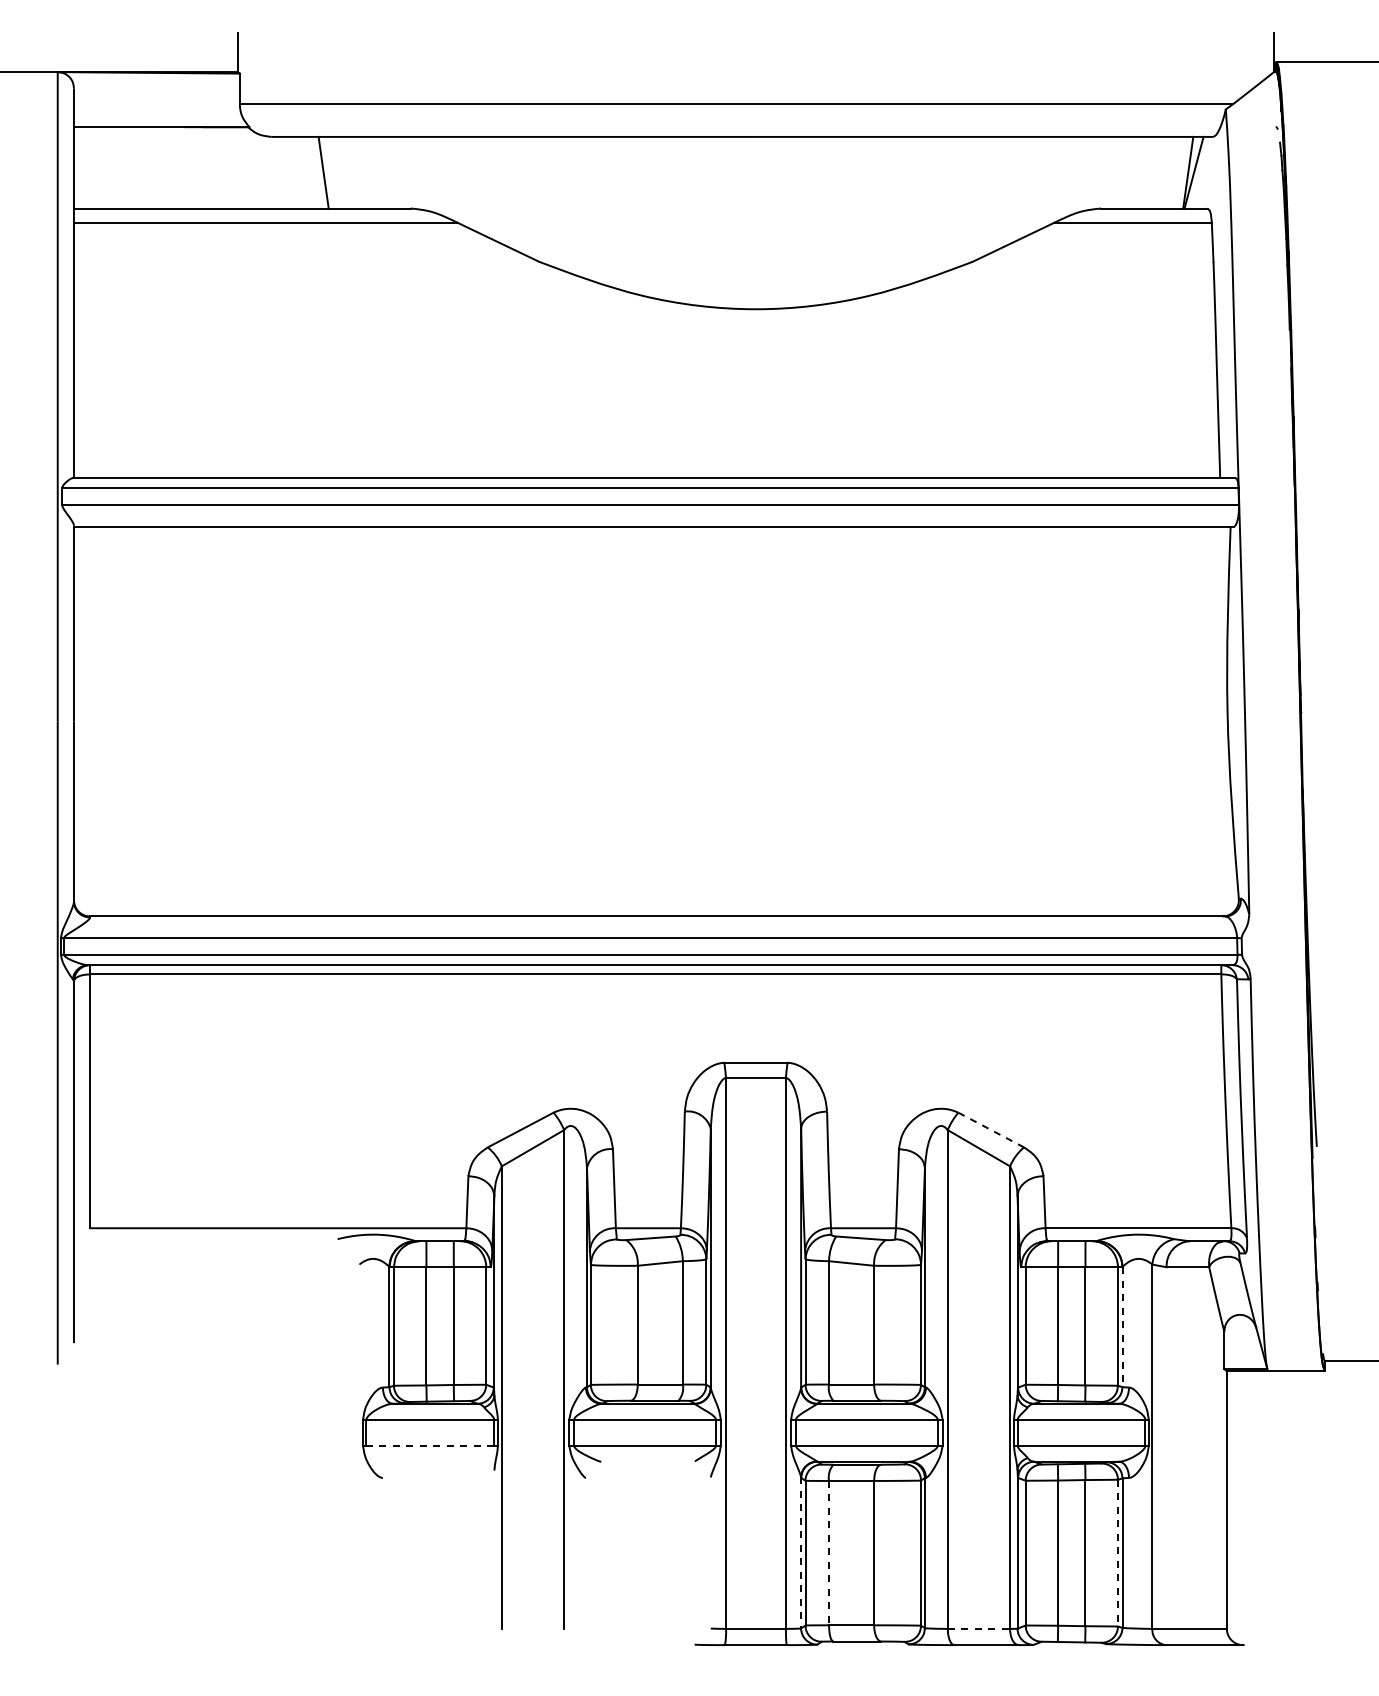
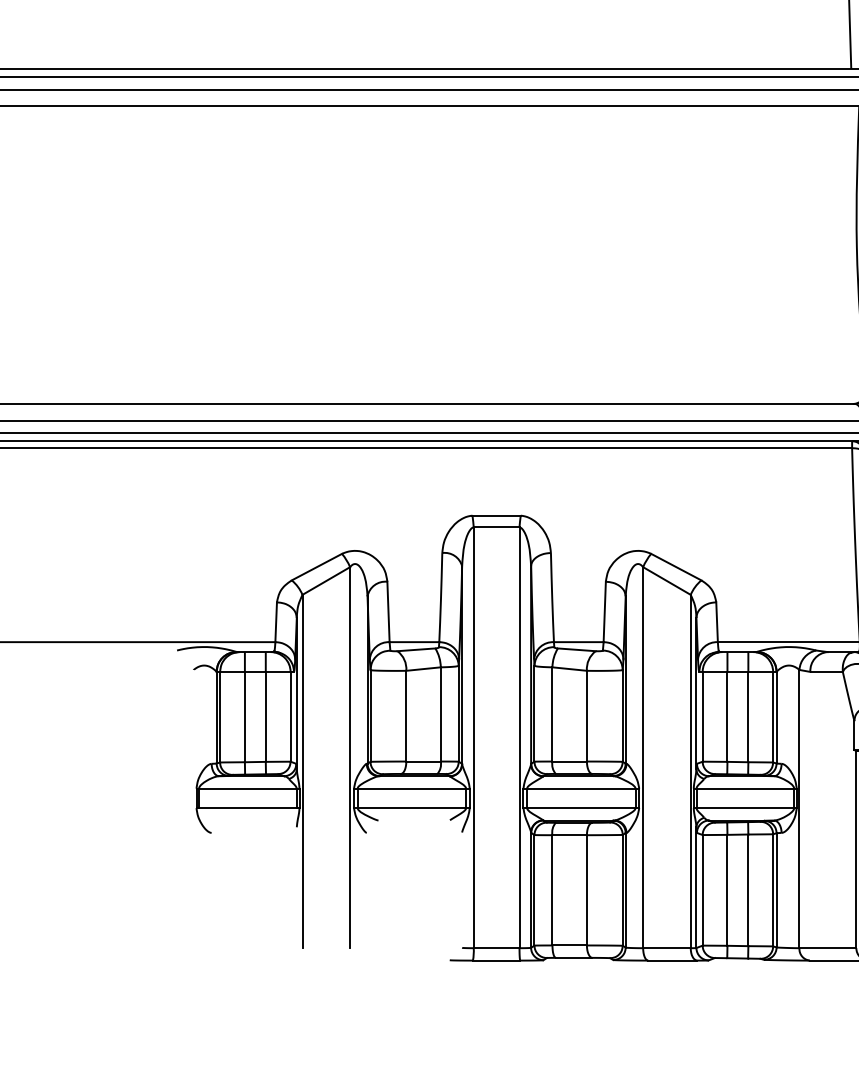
line: (991, 1130) -> (676, 567), dashed -> solid
line: (1122, 1327) -> (776, 717), dashed -> solid
line: (430, 1445) -> (248, 808), dashed -> solid
line: (801, 1553) -> (531, 890), dashed -> solid
line: (829, 1553) -> (552, 890), dashed -> solid
line: (1117, 1553) -> (772, 890), dashed -> solid
line: (979, 1628) -> (667, 947), dashed -> solid

